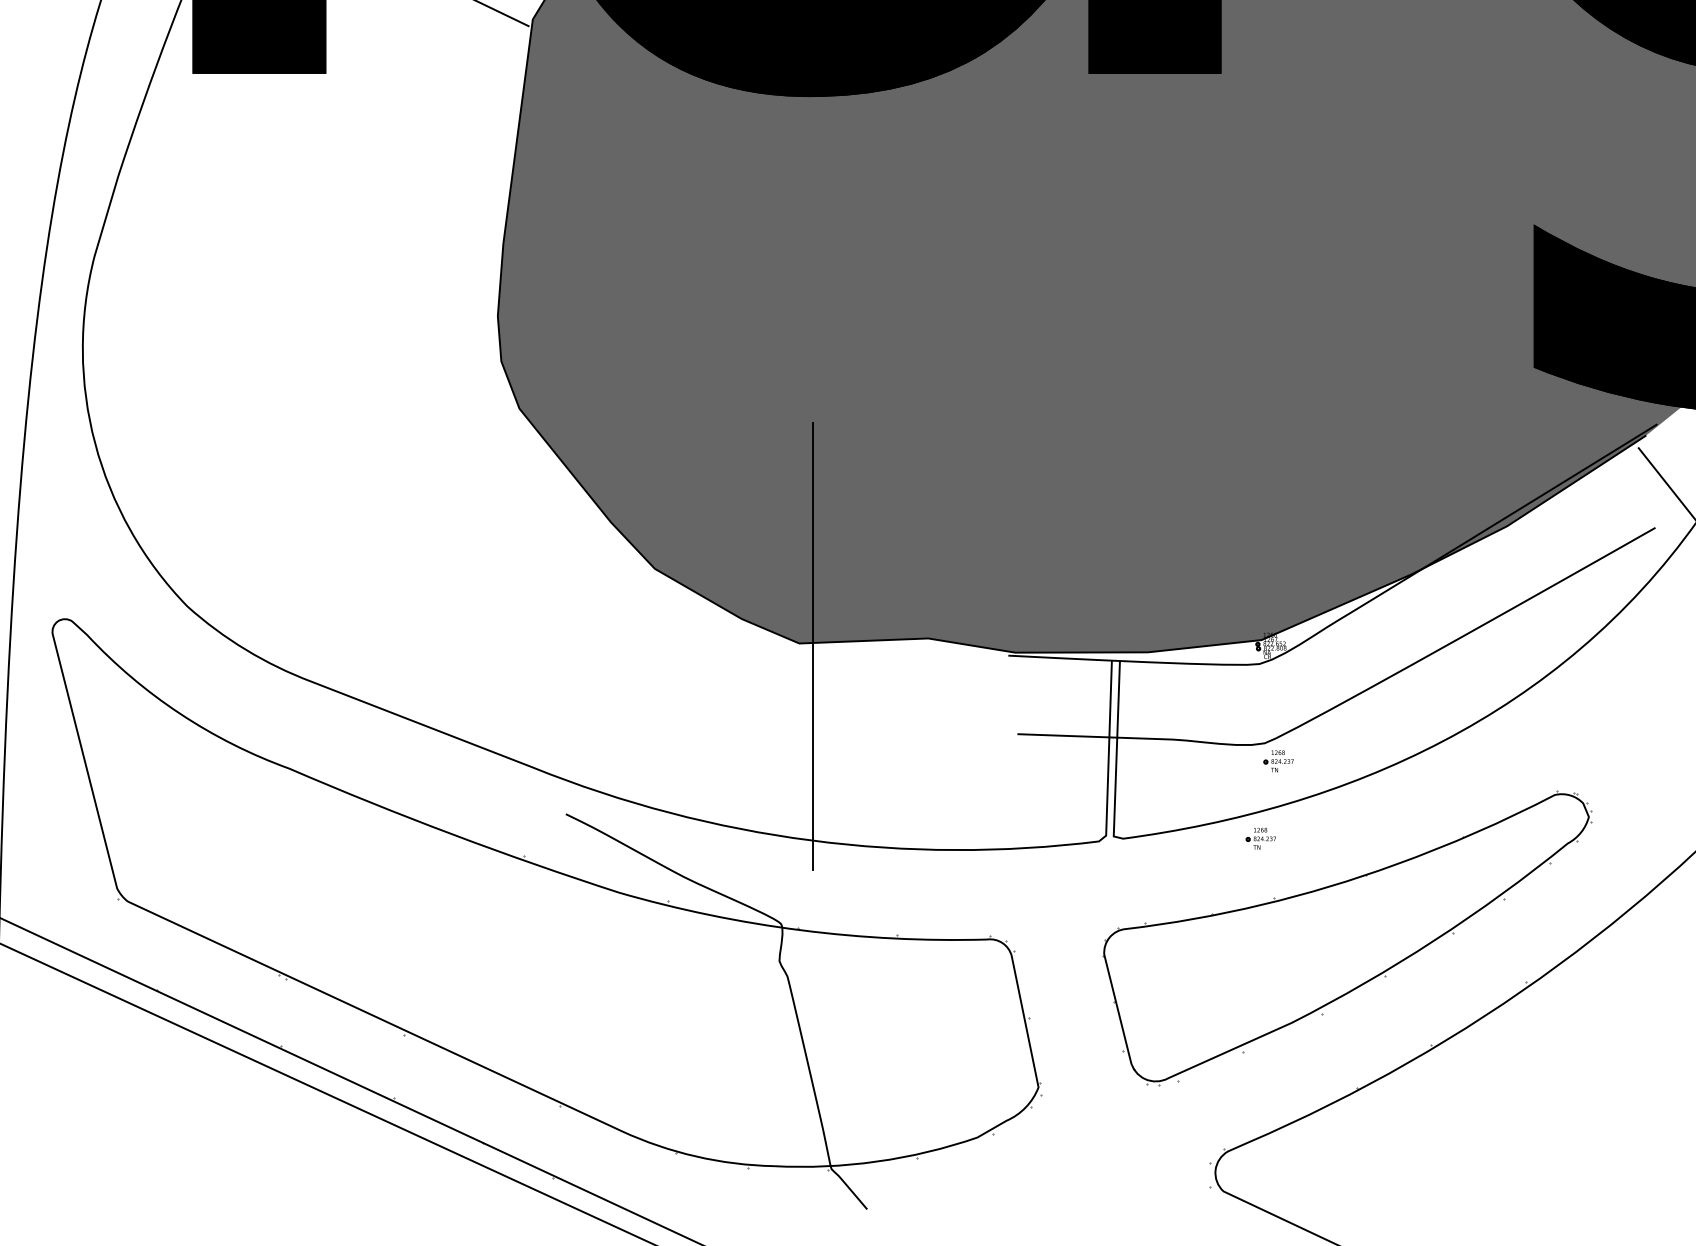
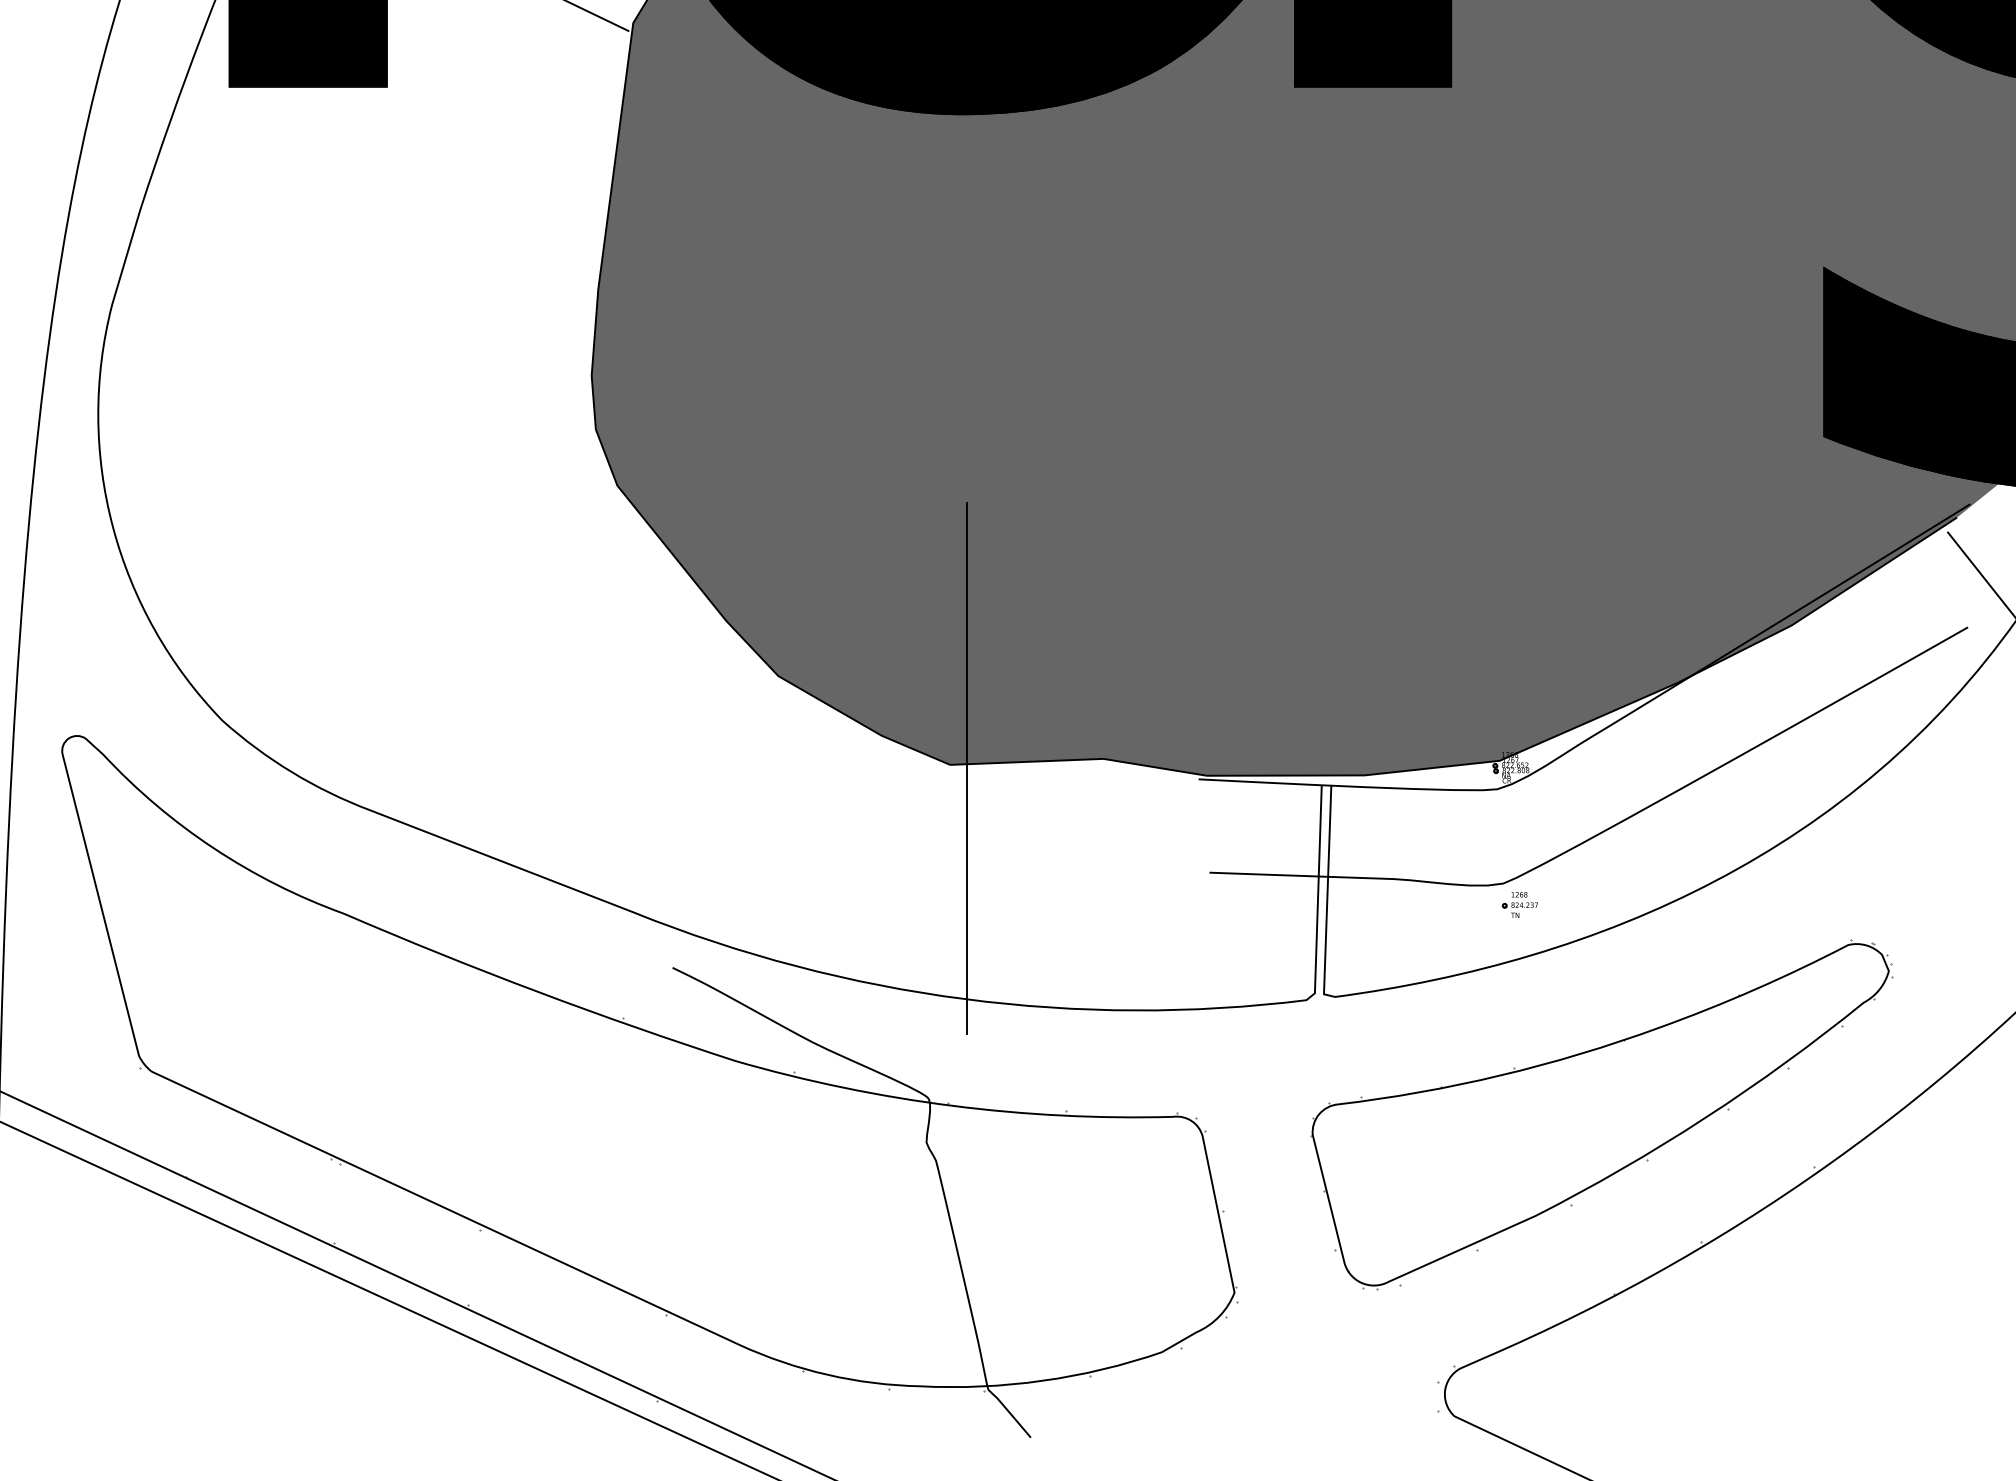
part: (1260, 838) -> (1498, 996), removed

